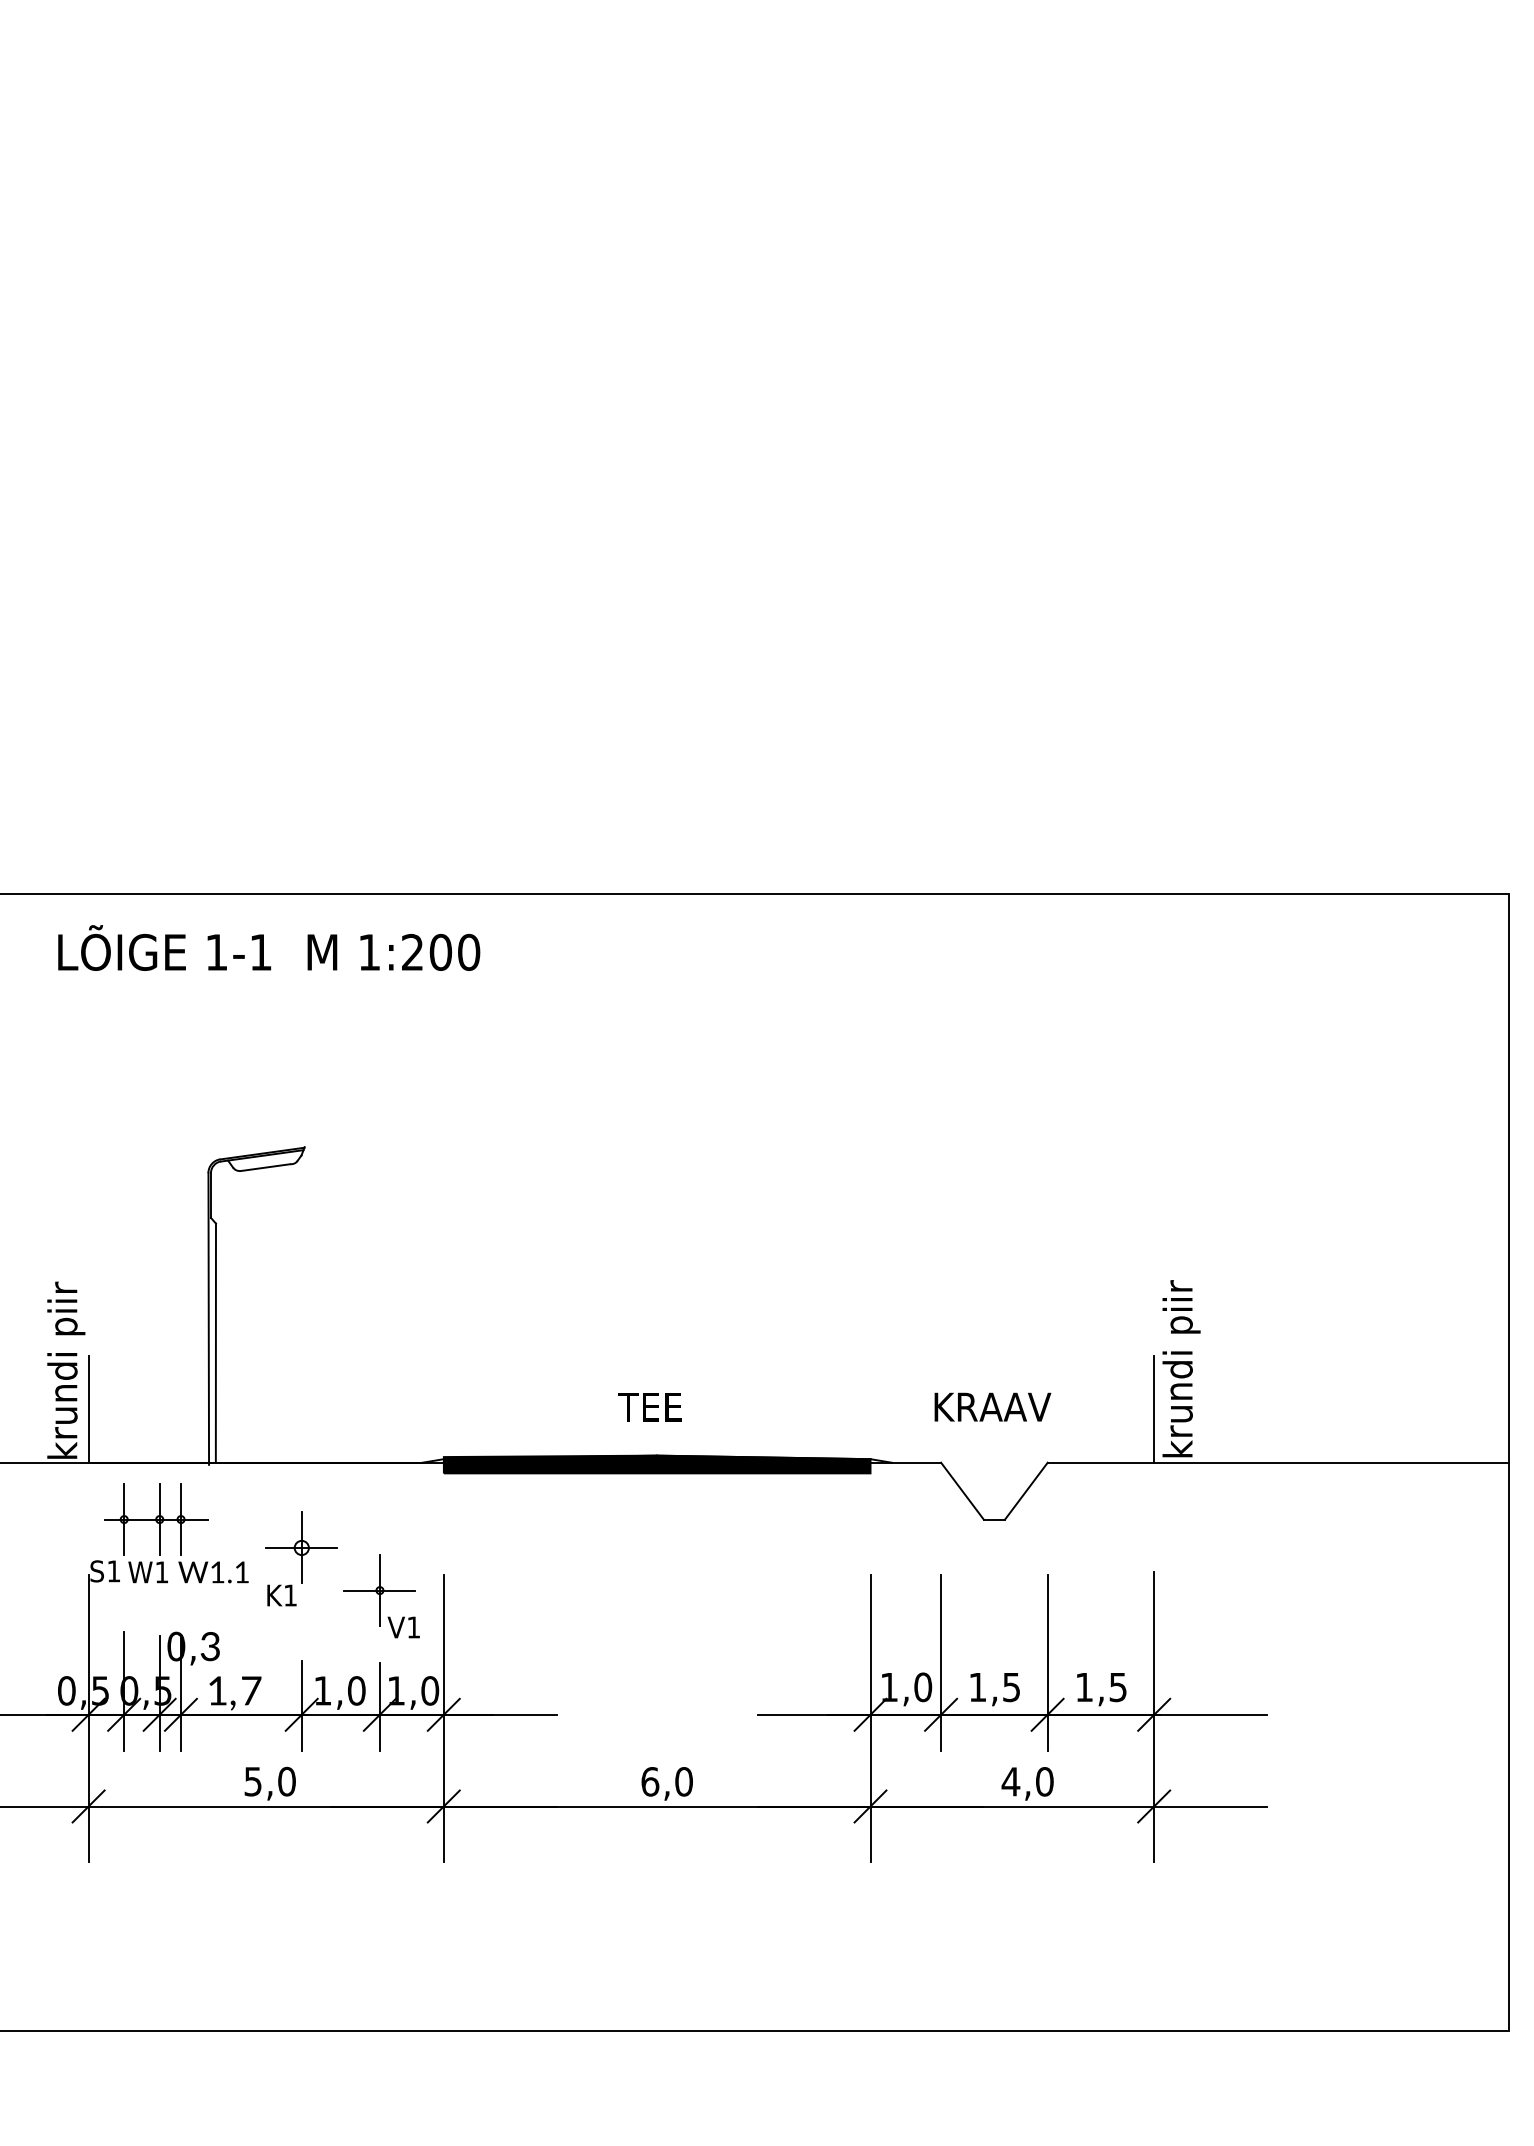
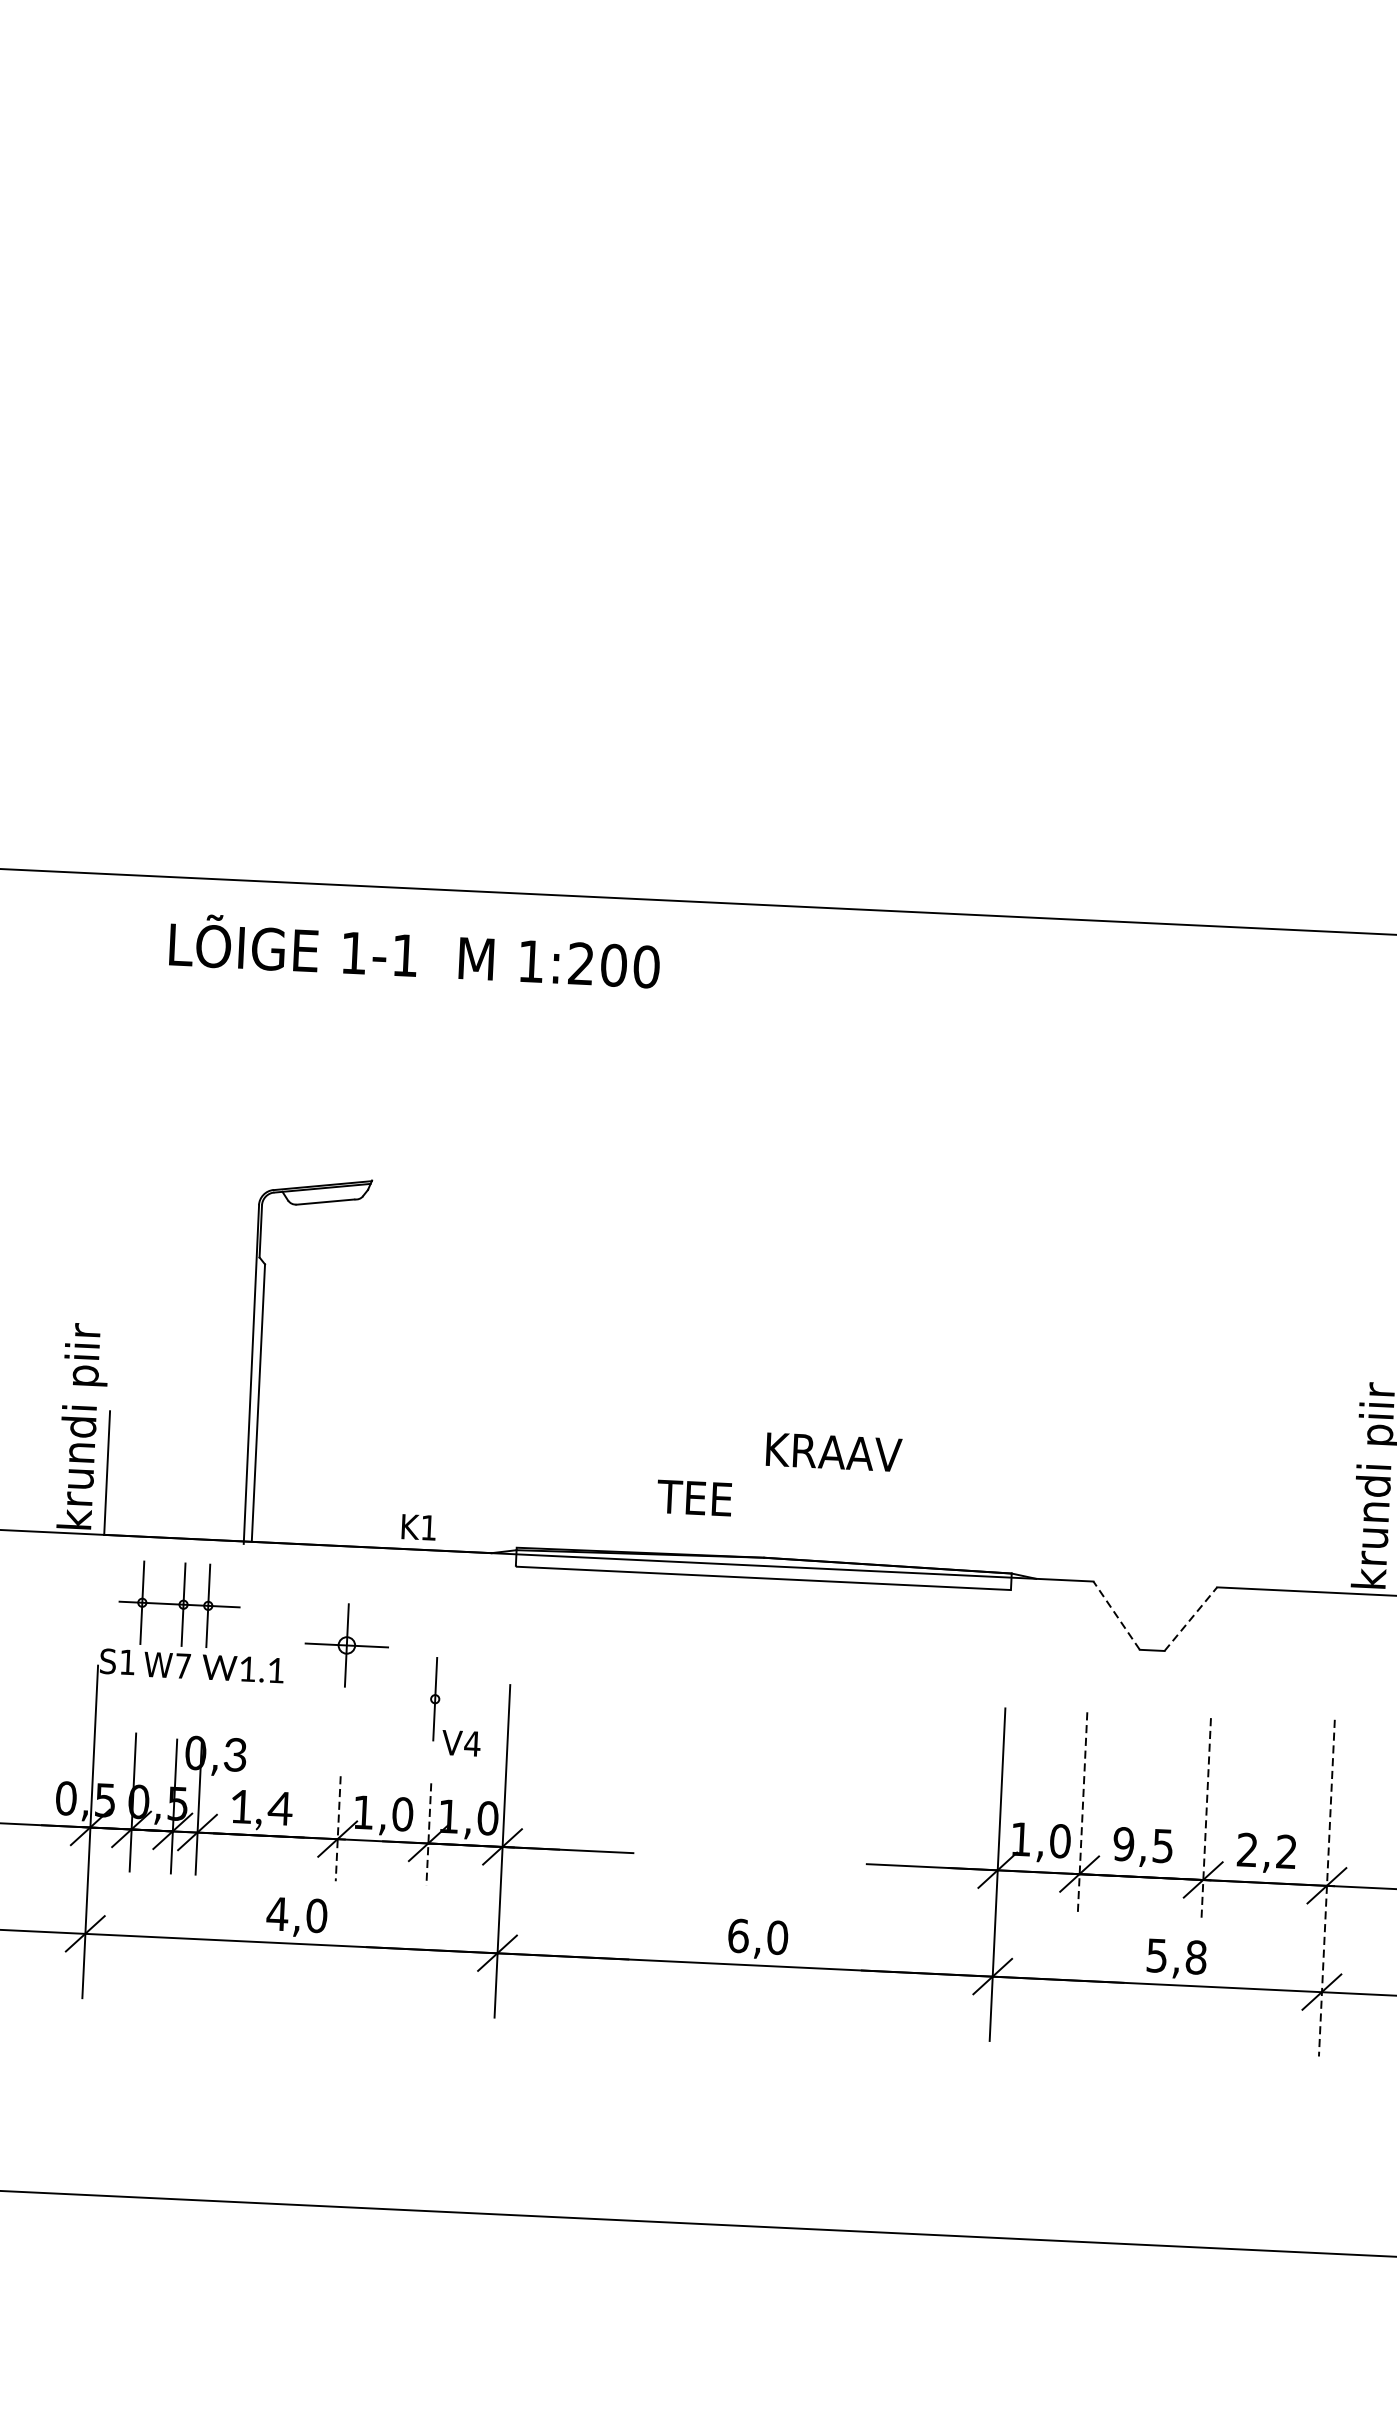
text: (269, 947) -> (415, 950), moved
text: (992, 1406) -> (833, 1451), moved
text: (649, 1407) -> (694, 1498), moved
line: (1154, 1409) -> (1344, 1531), removed
fill: (656, 1464) -> (763, 1568), removed
line: (962, 1491) -> (1116, 1616), solid -> dashed
line: (1026, 1491) -> (1190, 1619), solid -> dashed
text: (161, 1572) -> (182, 1666), W1 -> W7
line: (379, 1590) -> (434, 1699), removed
text: (281, 1595) -> (418, 1527), moved
text: (413, 1627) -> (472, 1743), V1 -> V4
line: (941, 1663) -> (1082, 1814), solid -> dashed
line: (1047, 1663) -> (1205, 1820), solid -> dashed
text: (977, 1687) -> (1123, 1844), 1,5 -> 9,5
text: (1100, 1687) -> (1266, 1851), 1,5 -> 2,2
text: (250, 1690) -> (279, 1808), 7 -> 4
line: (301, 1706) -> (337, 1829), solid -> dashed
line: (379, 1707) -> (428, 1834), solid -> dashed
line: (1154, 1717) -> (1327, 1888), solid -> dashed
text: (252, 1781) -> (276, 1913), 5,0 -> 4,0
text: (1027, 1781) -> (1176, 1956), 4,0 -> 5,8

